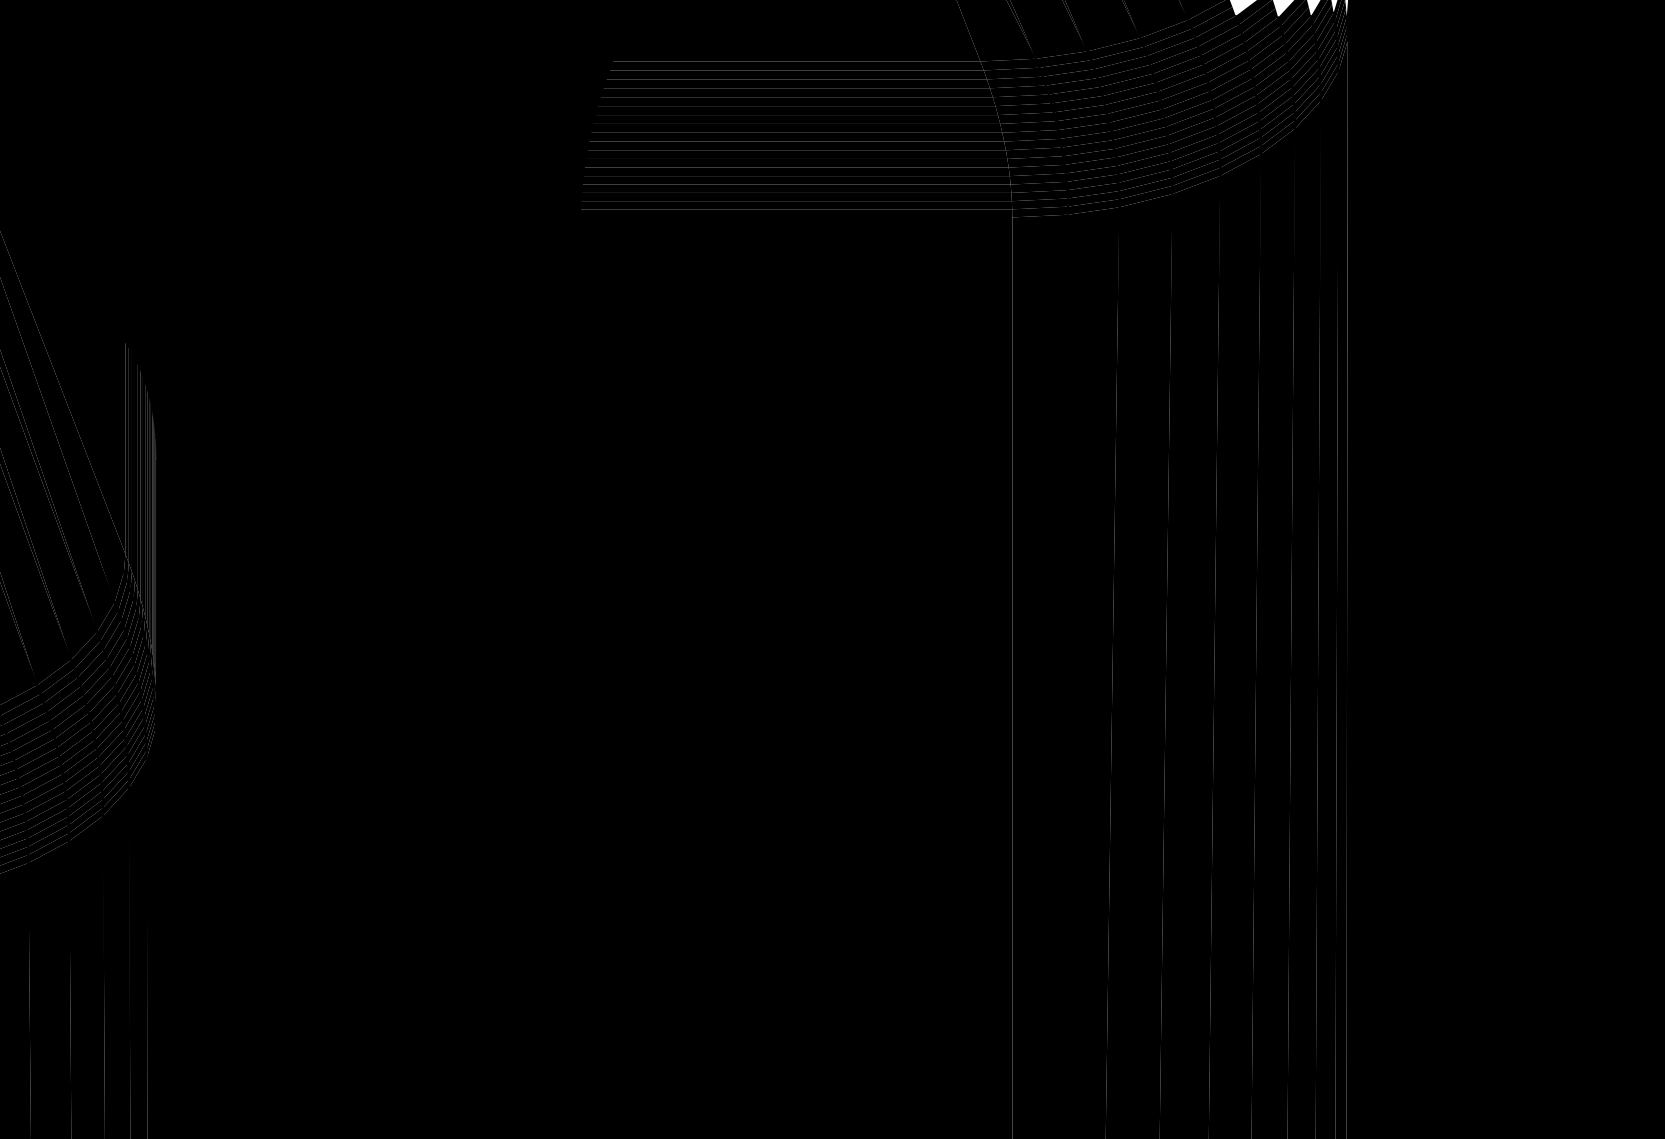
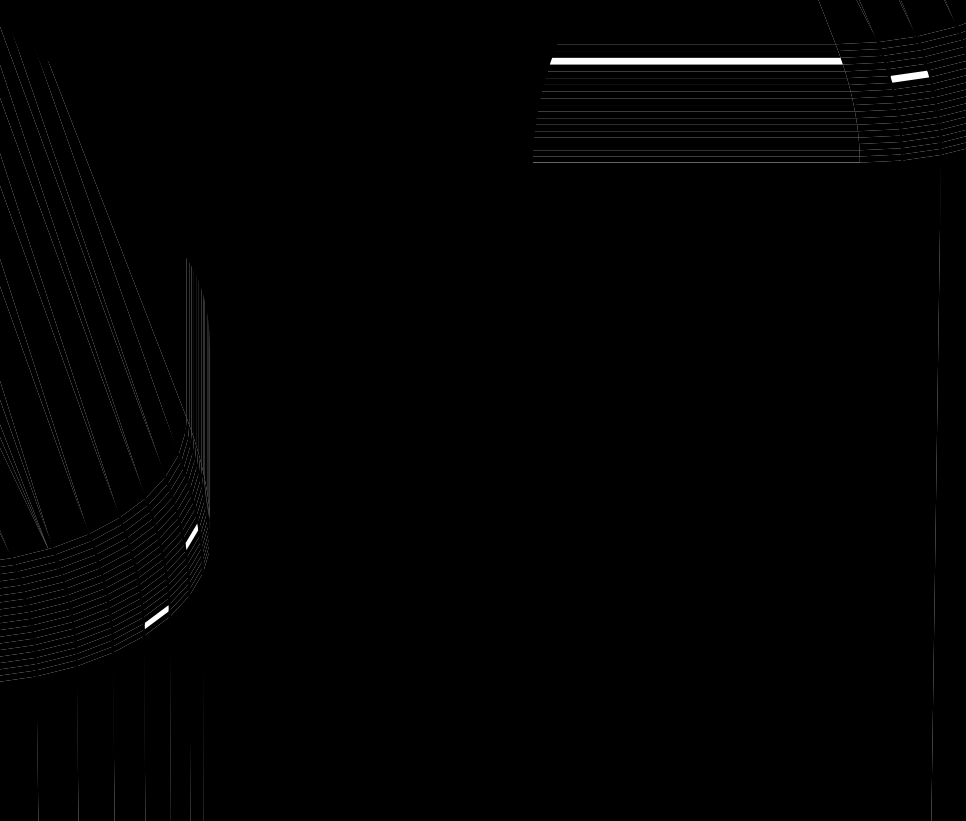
fill: (795, 83) -> (695, 60), removed
fill: (1077, 104) -> (909, 76), removed
fill: (131, 710) -> (191, 536), removed
fill: (85, 816) -> (156, 617), removed

